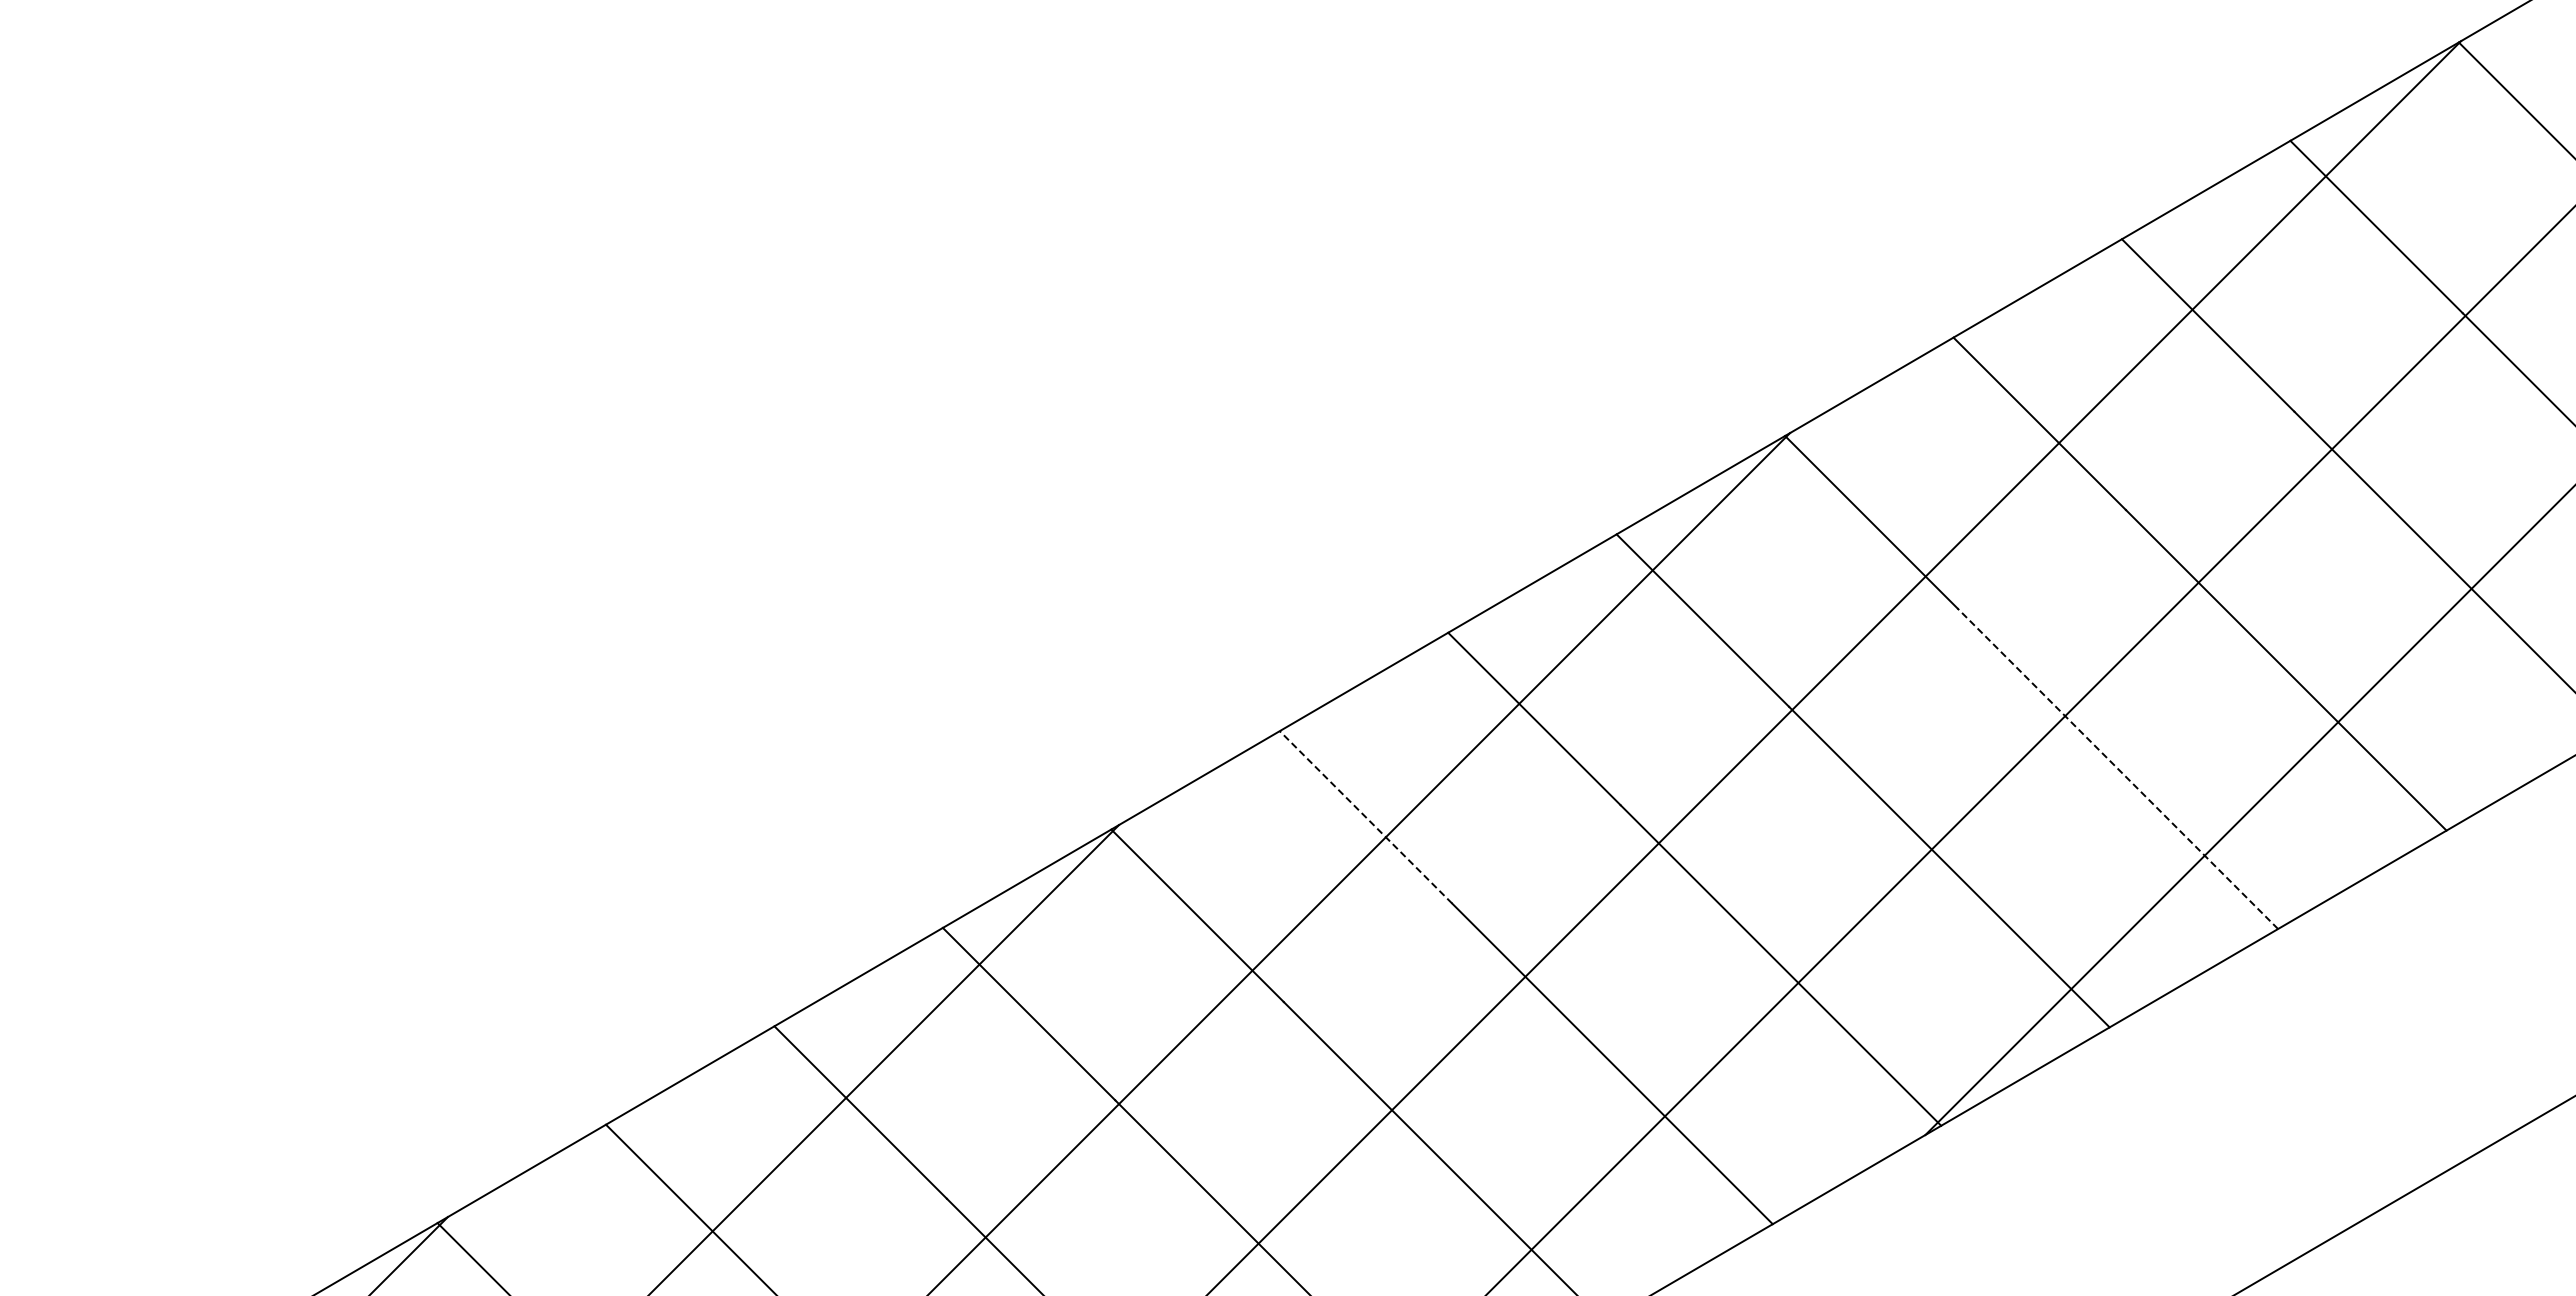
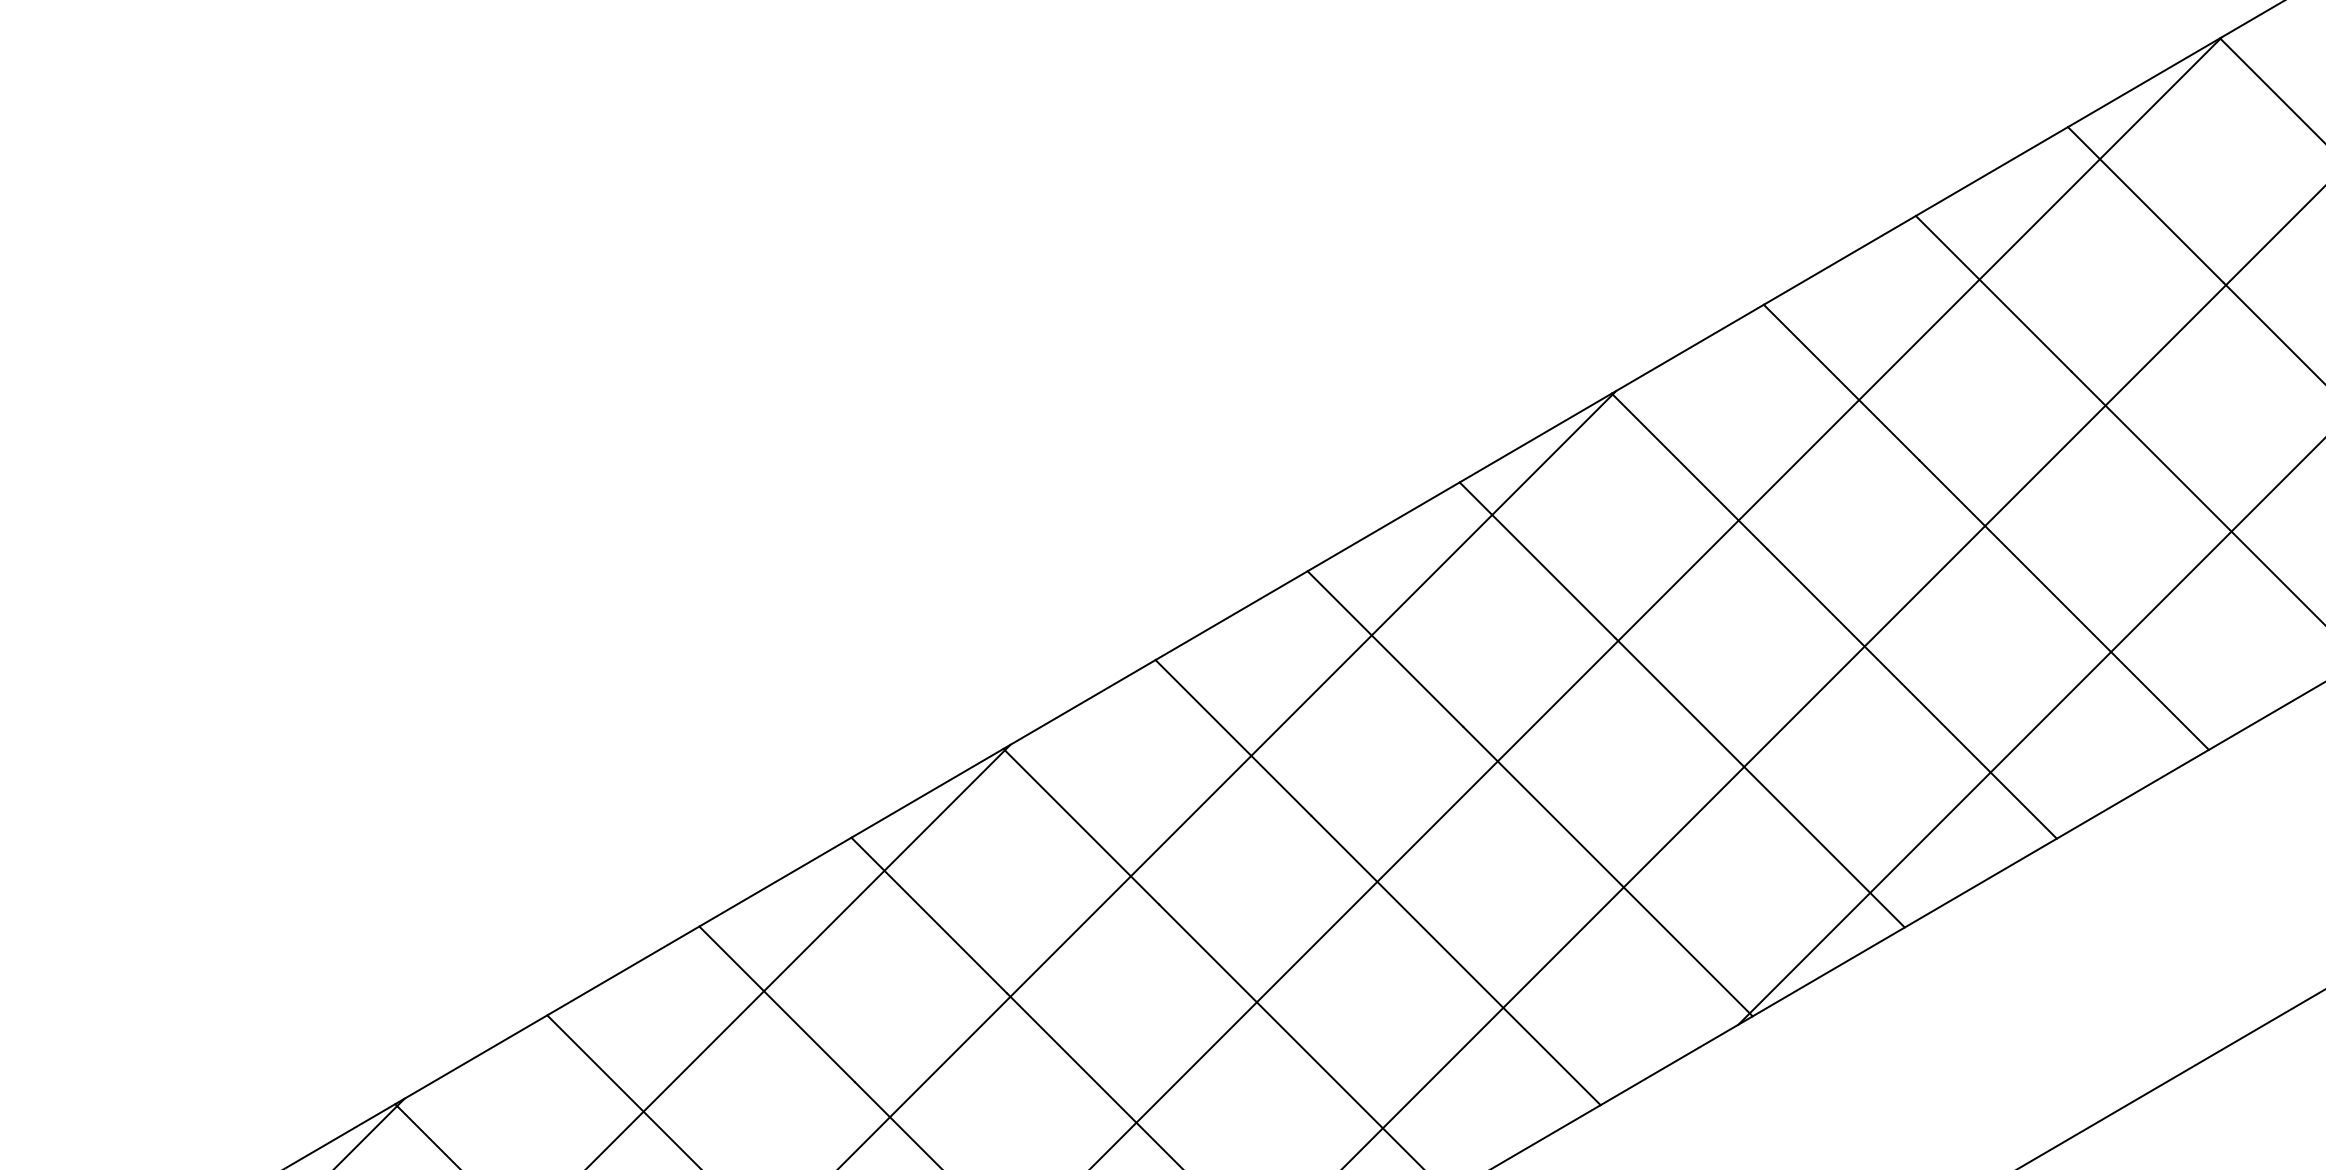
line: (2117, 768) -> (1911, 693), dashed -> solid
line: (1365, 817) -> (1232, 738), dashed -> solid

